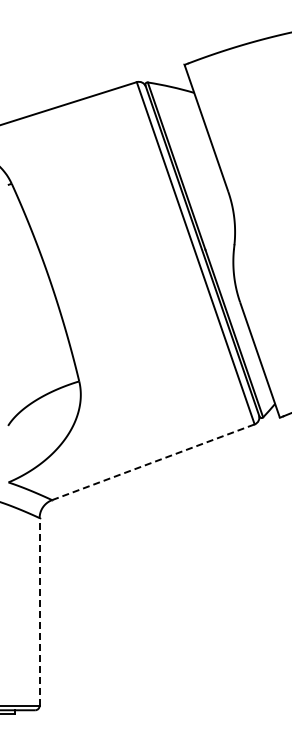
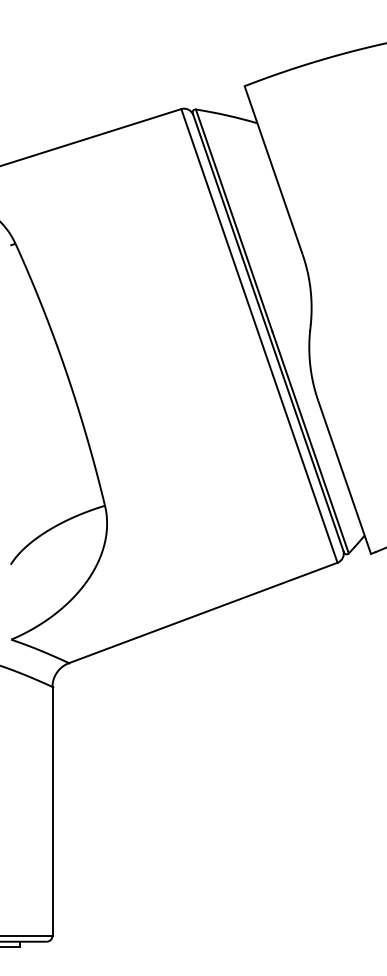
line: (153, 462) -> (203, 613), dashed -> solid
line: (39, 612) -> (52, 812), dashed -> solid

